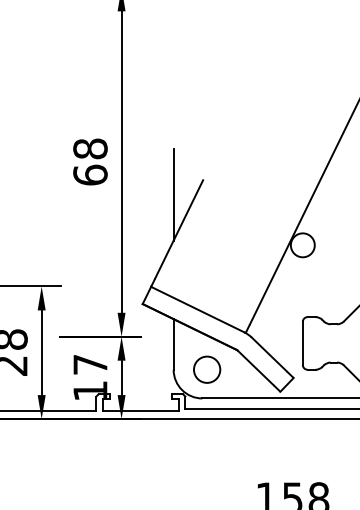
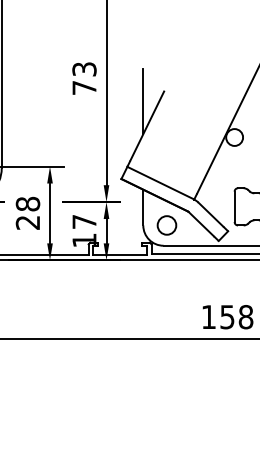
text: (90, 161) -> (84, 78), 68 -> 73

